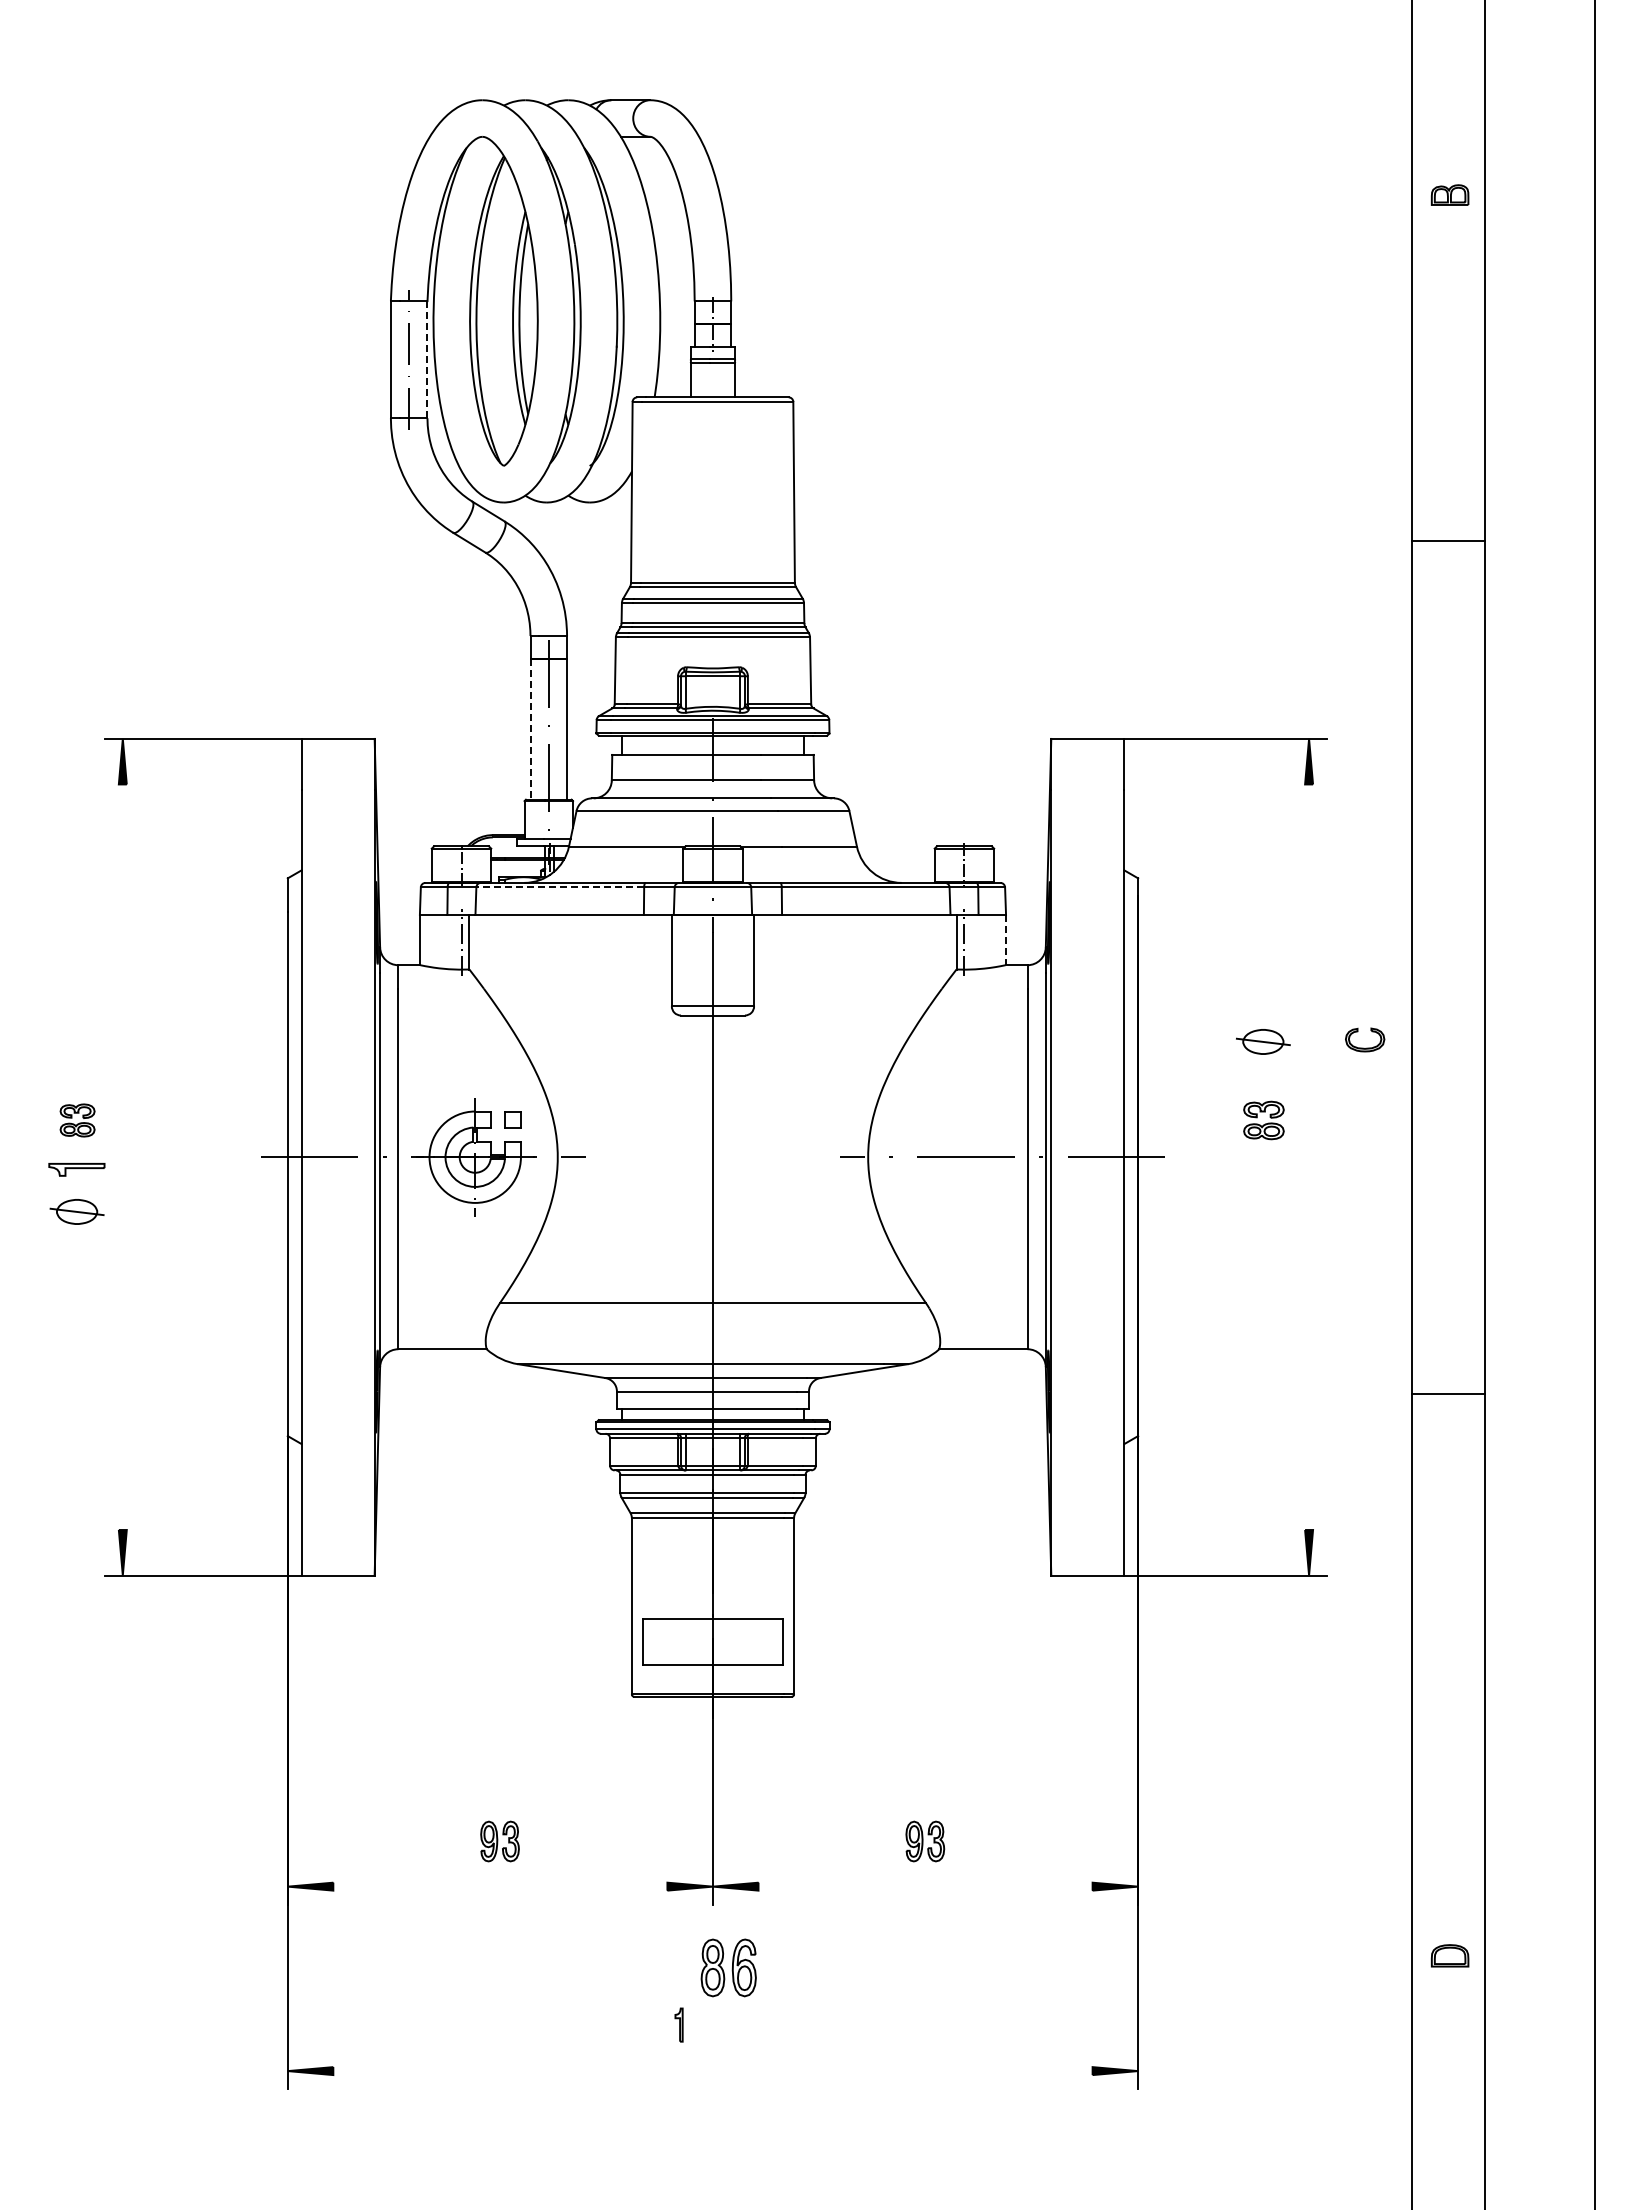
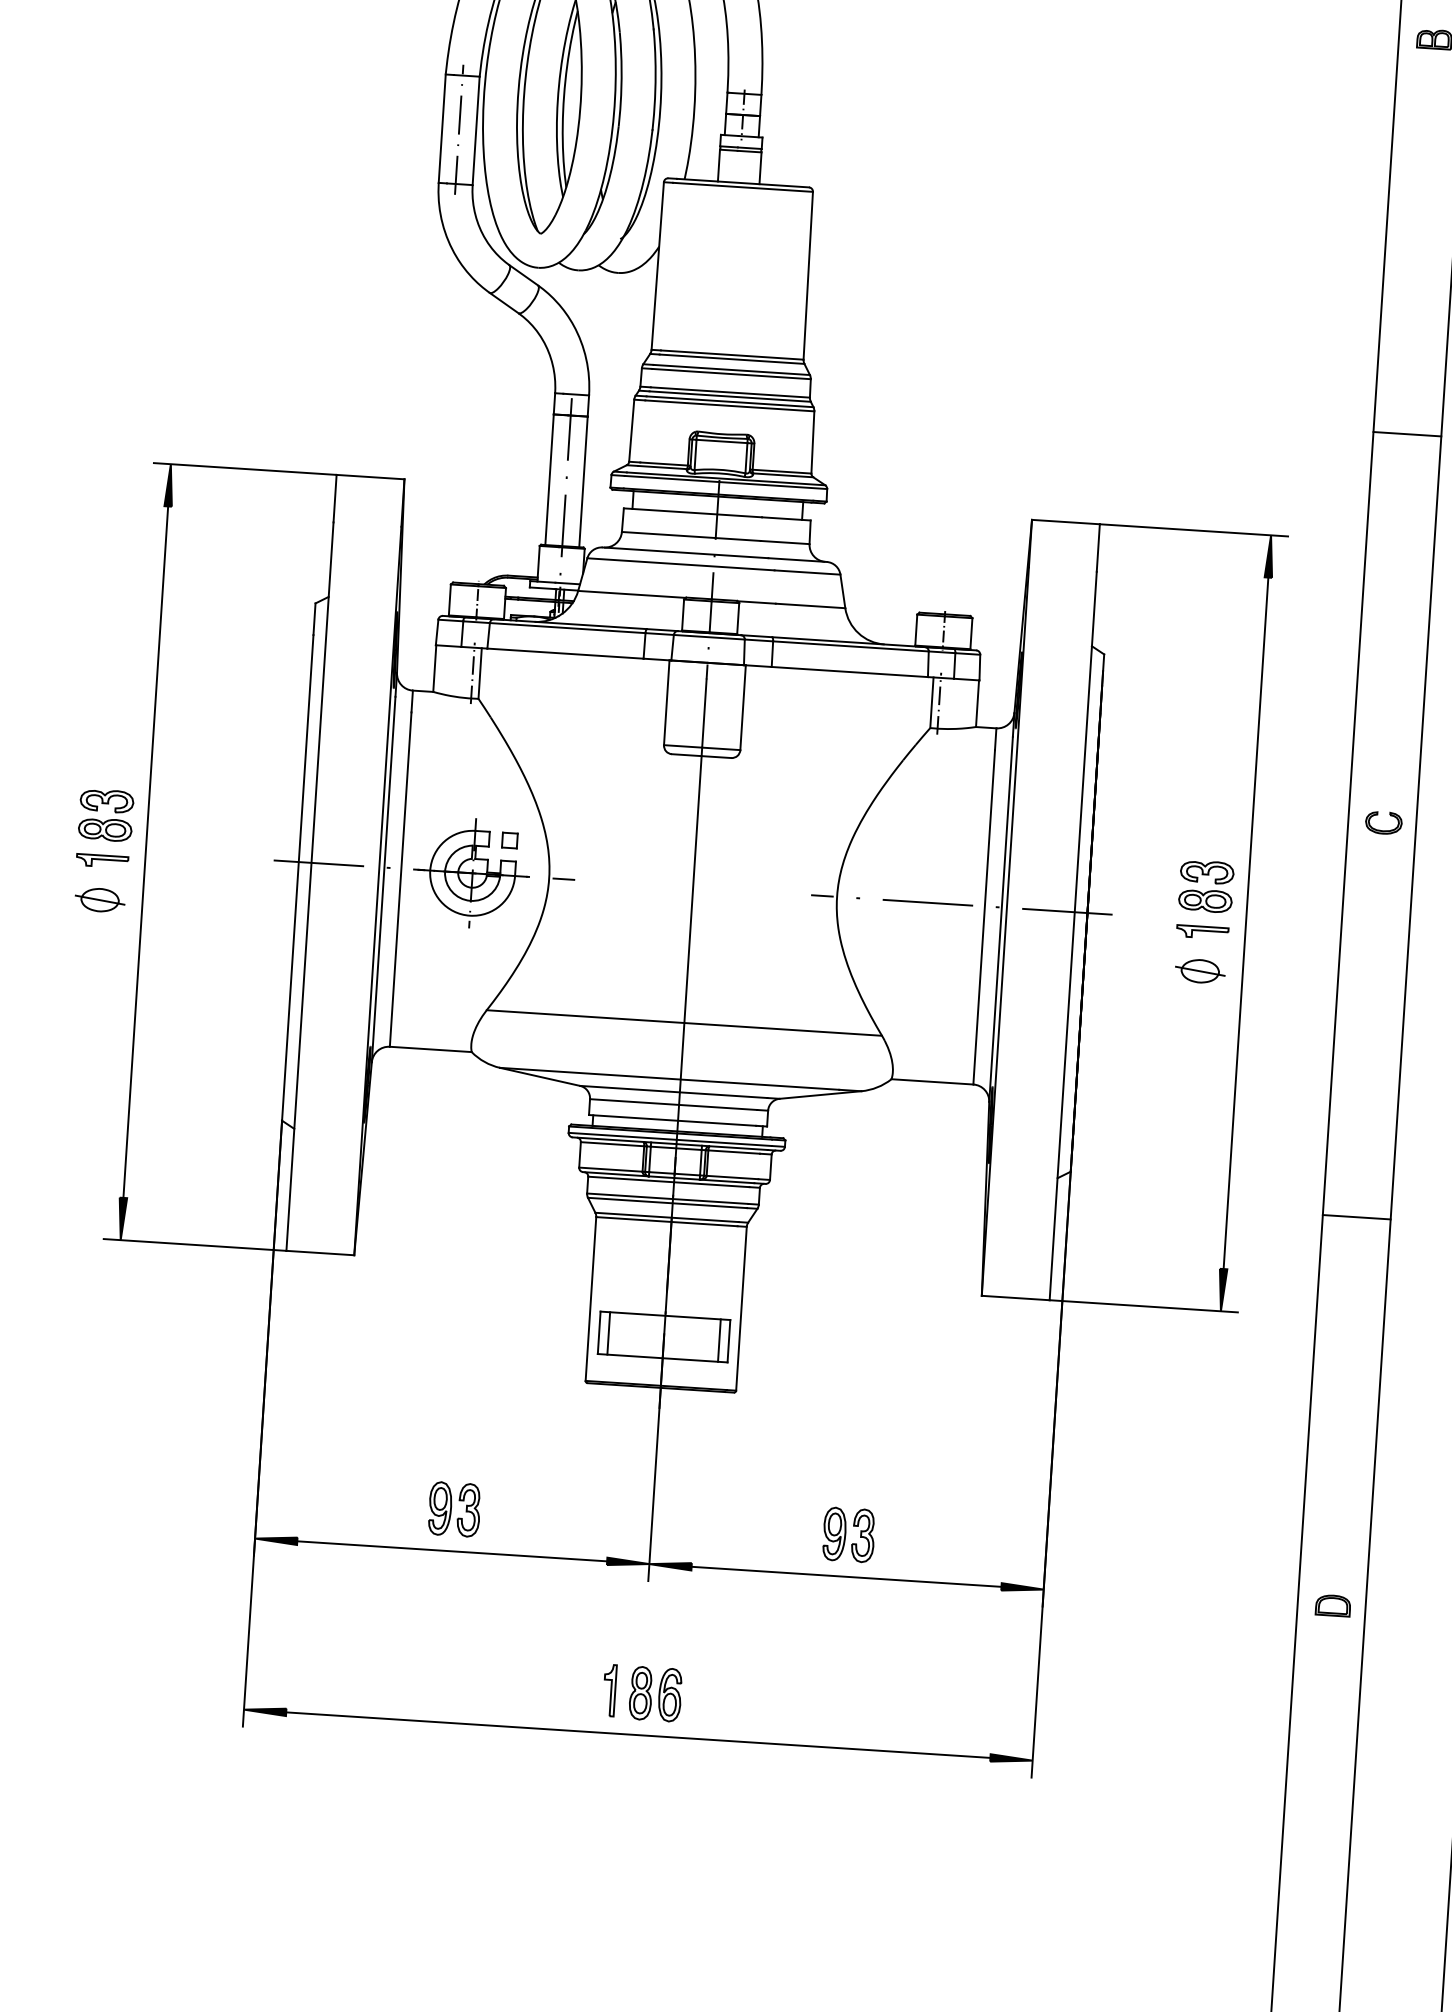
line: (427, 359) -> (476, 130), dashed -> solid
line: (1447, 540) -> (1406, 433), moved
line: (530, 729) -> (549, 479), dashed -> solid
line: (560, 887) -> (567, 628), dashed -> solid
line: (1005, 940) -> (977, 704), dashed -> solid
part: (1263, 1041) -> (1200, 970), moved
part: (1366, 1047) -> (1384, 830), moved
part: (77, 1120) -> (105, 815), size x1.67
part: (1263, 1120) -> (1205, 886), size x1.43
line: (122, 1157) -> (145, 852), added
line: (1309, 1157) -> (1246, 923), added
part: (1262, 1169) -> (1202, 931), added
line: (1447, 1394) -> (1355, 1217), moved
line: (653, 1641) -> (608, 1333), added
line: (772, 1641) -> (719, 1340), added
part: (499, 1841) -> (454, 1509), size x1.43
part: (925, 1841) -> (849, 1534), size x1.43
line: (500, 1886) -> (452, 1551), added
line: (925, 1886) -> (846, 1576), added
part: (1449, 1955) -> (1332, 1605), moved
part: (728, 1967) -> (655, 1693), moved
part: (678, 2024) -> (609, 1689), size x1.67
line: (712, 2071) -> (637, 1735), added

